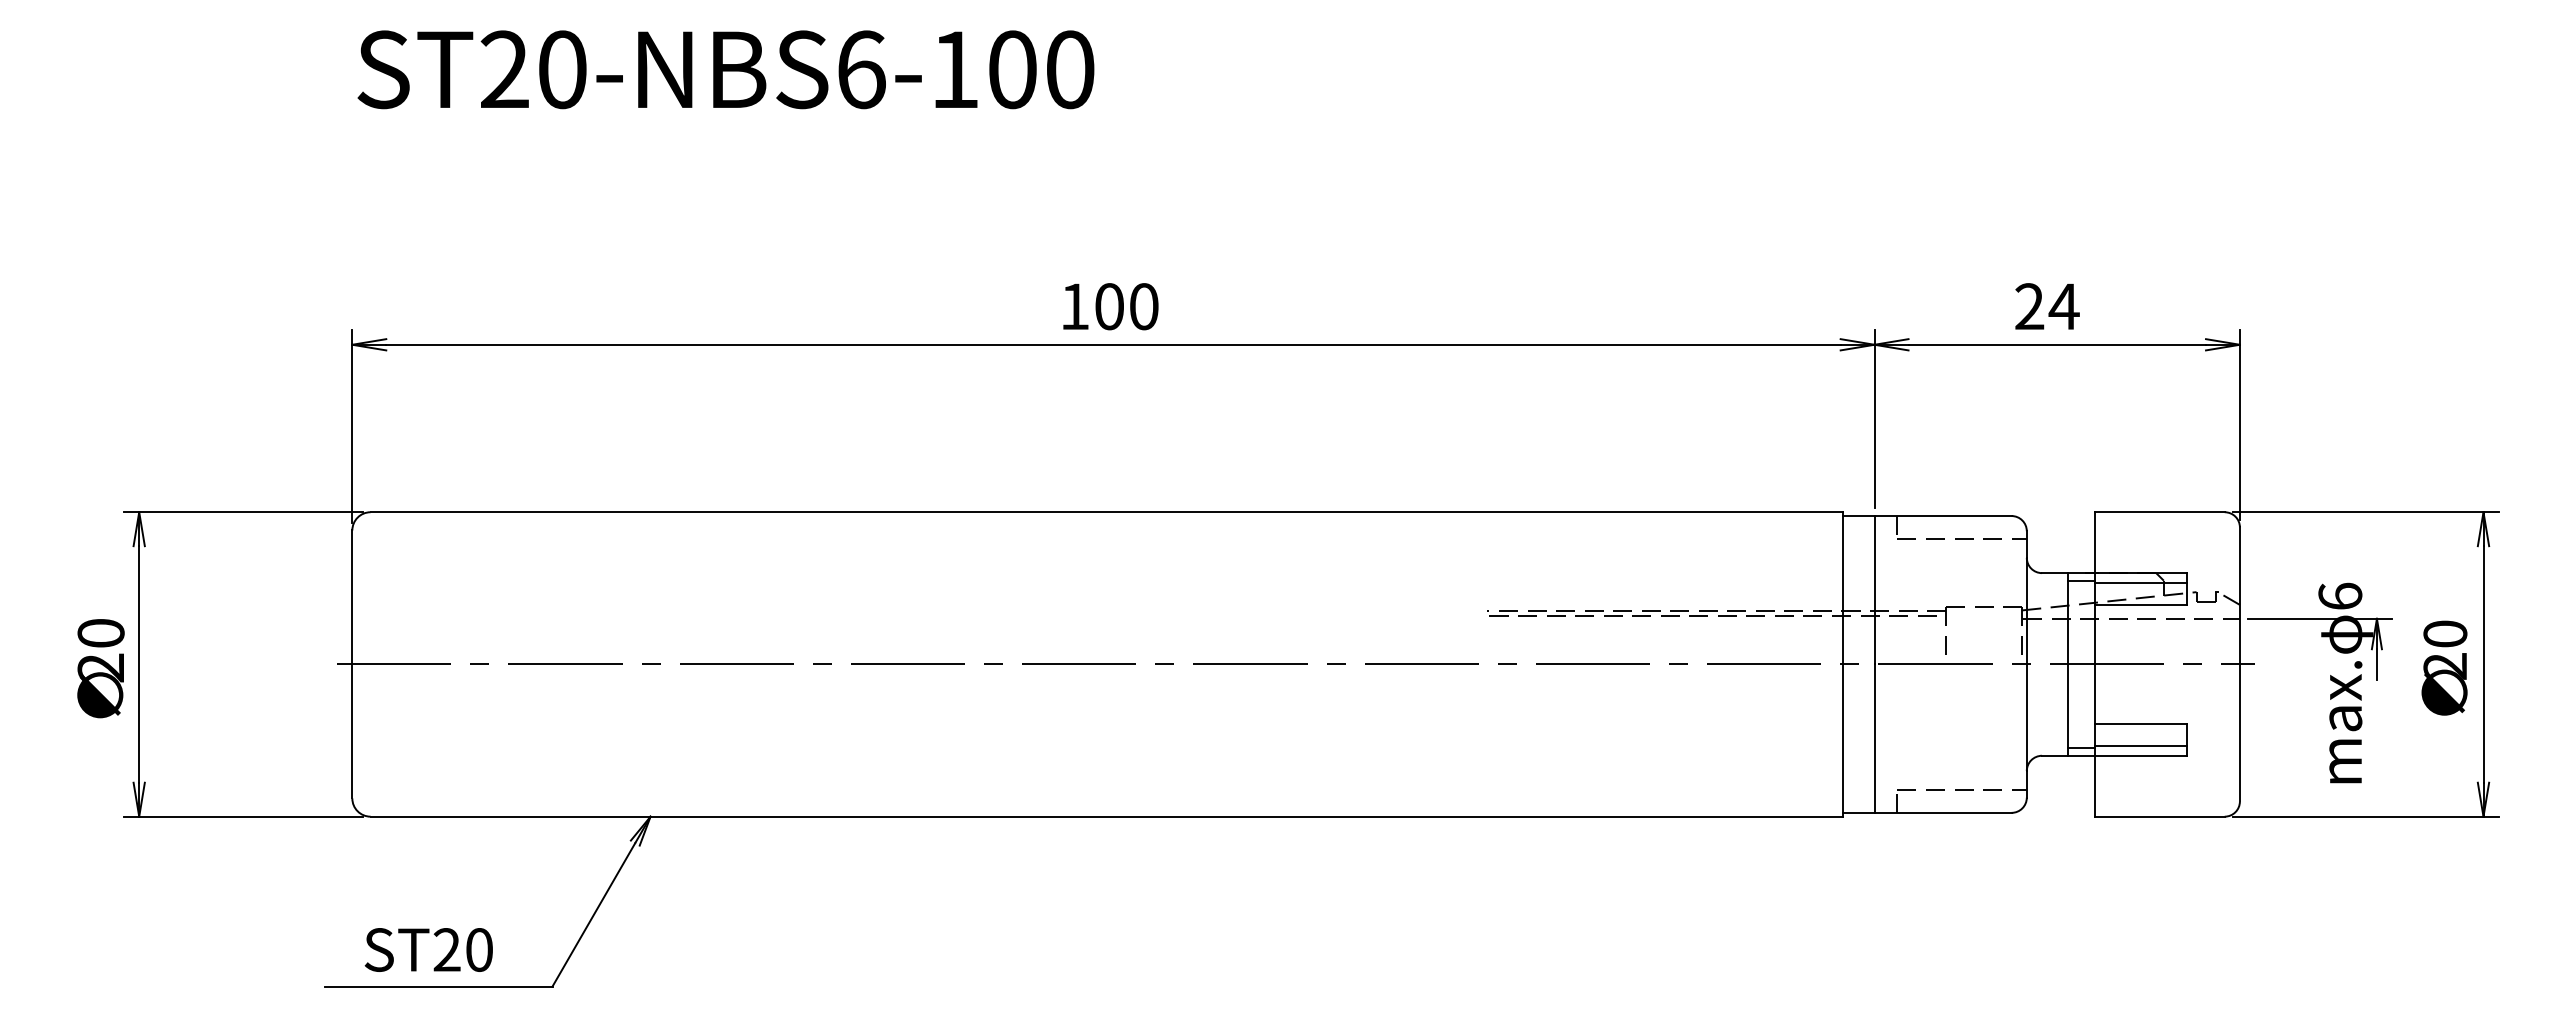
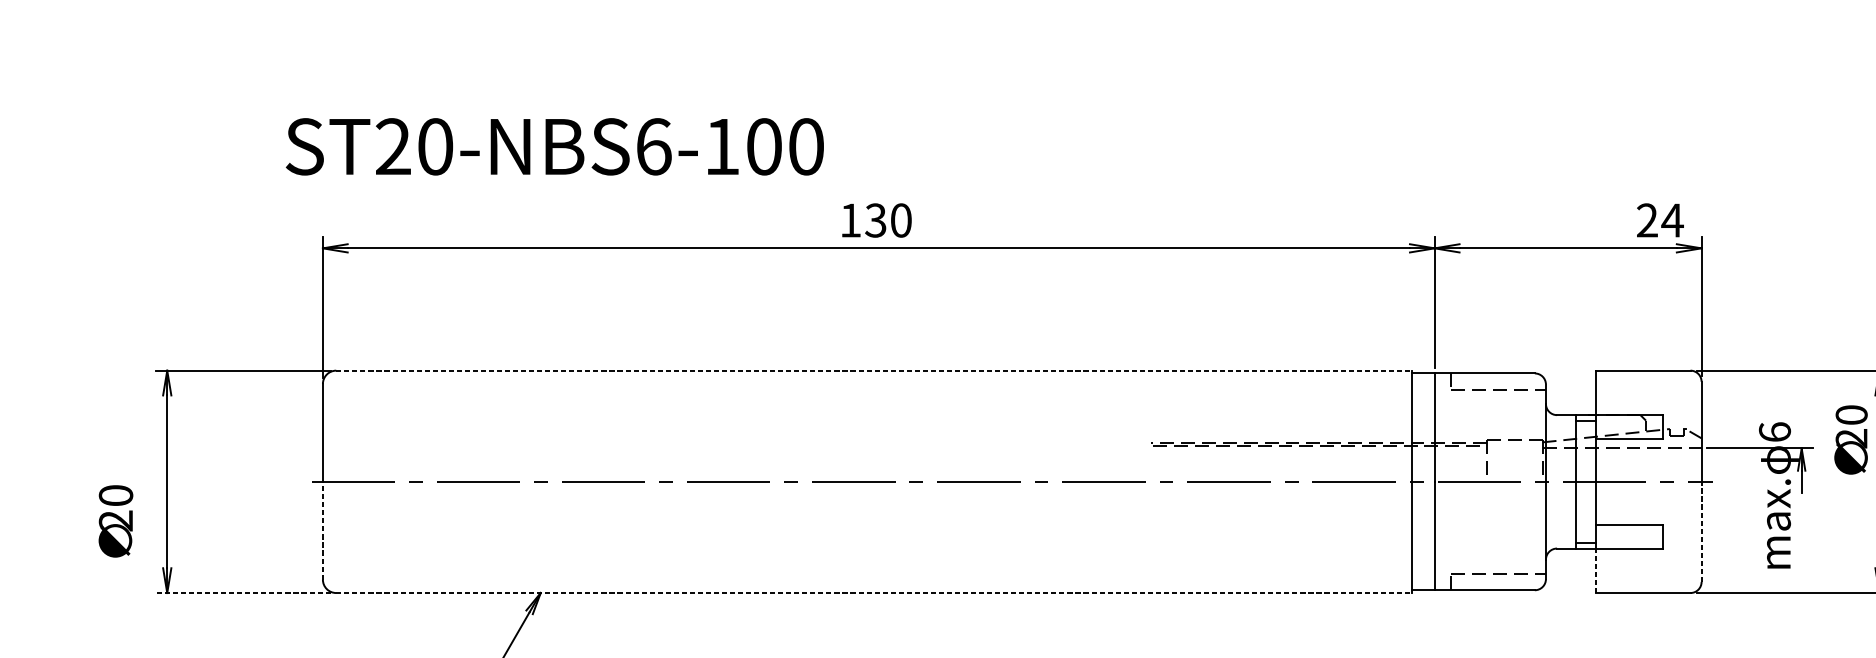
text: (725, 69) -> (554, 146), moved
text: (1108, 306) -> (875, 220), 100 -> 130
text: (2047, 306) -> (1660, 220), moved
line: (1107, 512) -> (874, 370), solid -> dashed
line: (2140, 583) -> (1628, 422), removed
text: (2444, 667) -> (1851, 439), moved
text: (100, 668) -> (115, 521), moved
line: (352, 731) -> (323, 530), solid -> dashed
line: (2239, 732) -> (1701, 531), solid -> dashed
line: (2140, 745) -> (1628, 541), removed
line: (2095, 785) -> (1596, 570), solid -> dashed
line: (243, 816) -> (243, 592), solid -> dashed
line: (1107, 816) -> (874, 592), solid -> dashed

